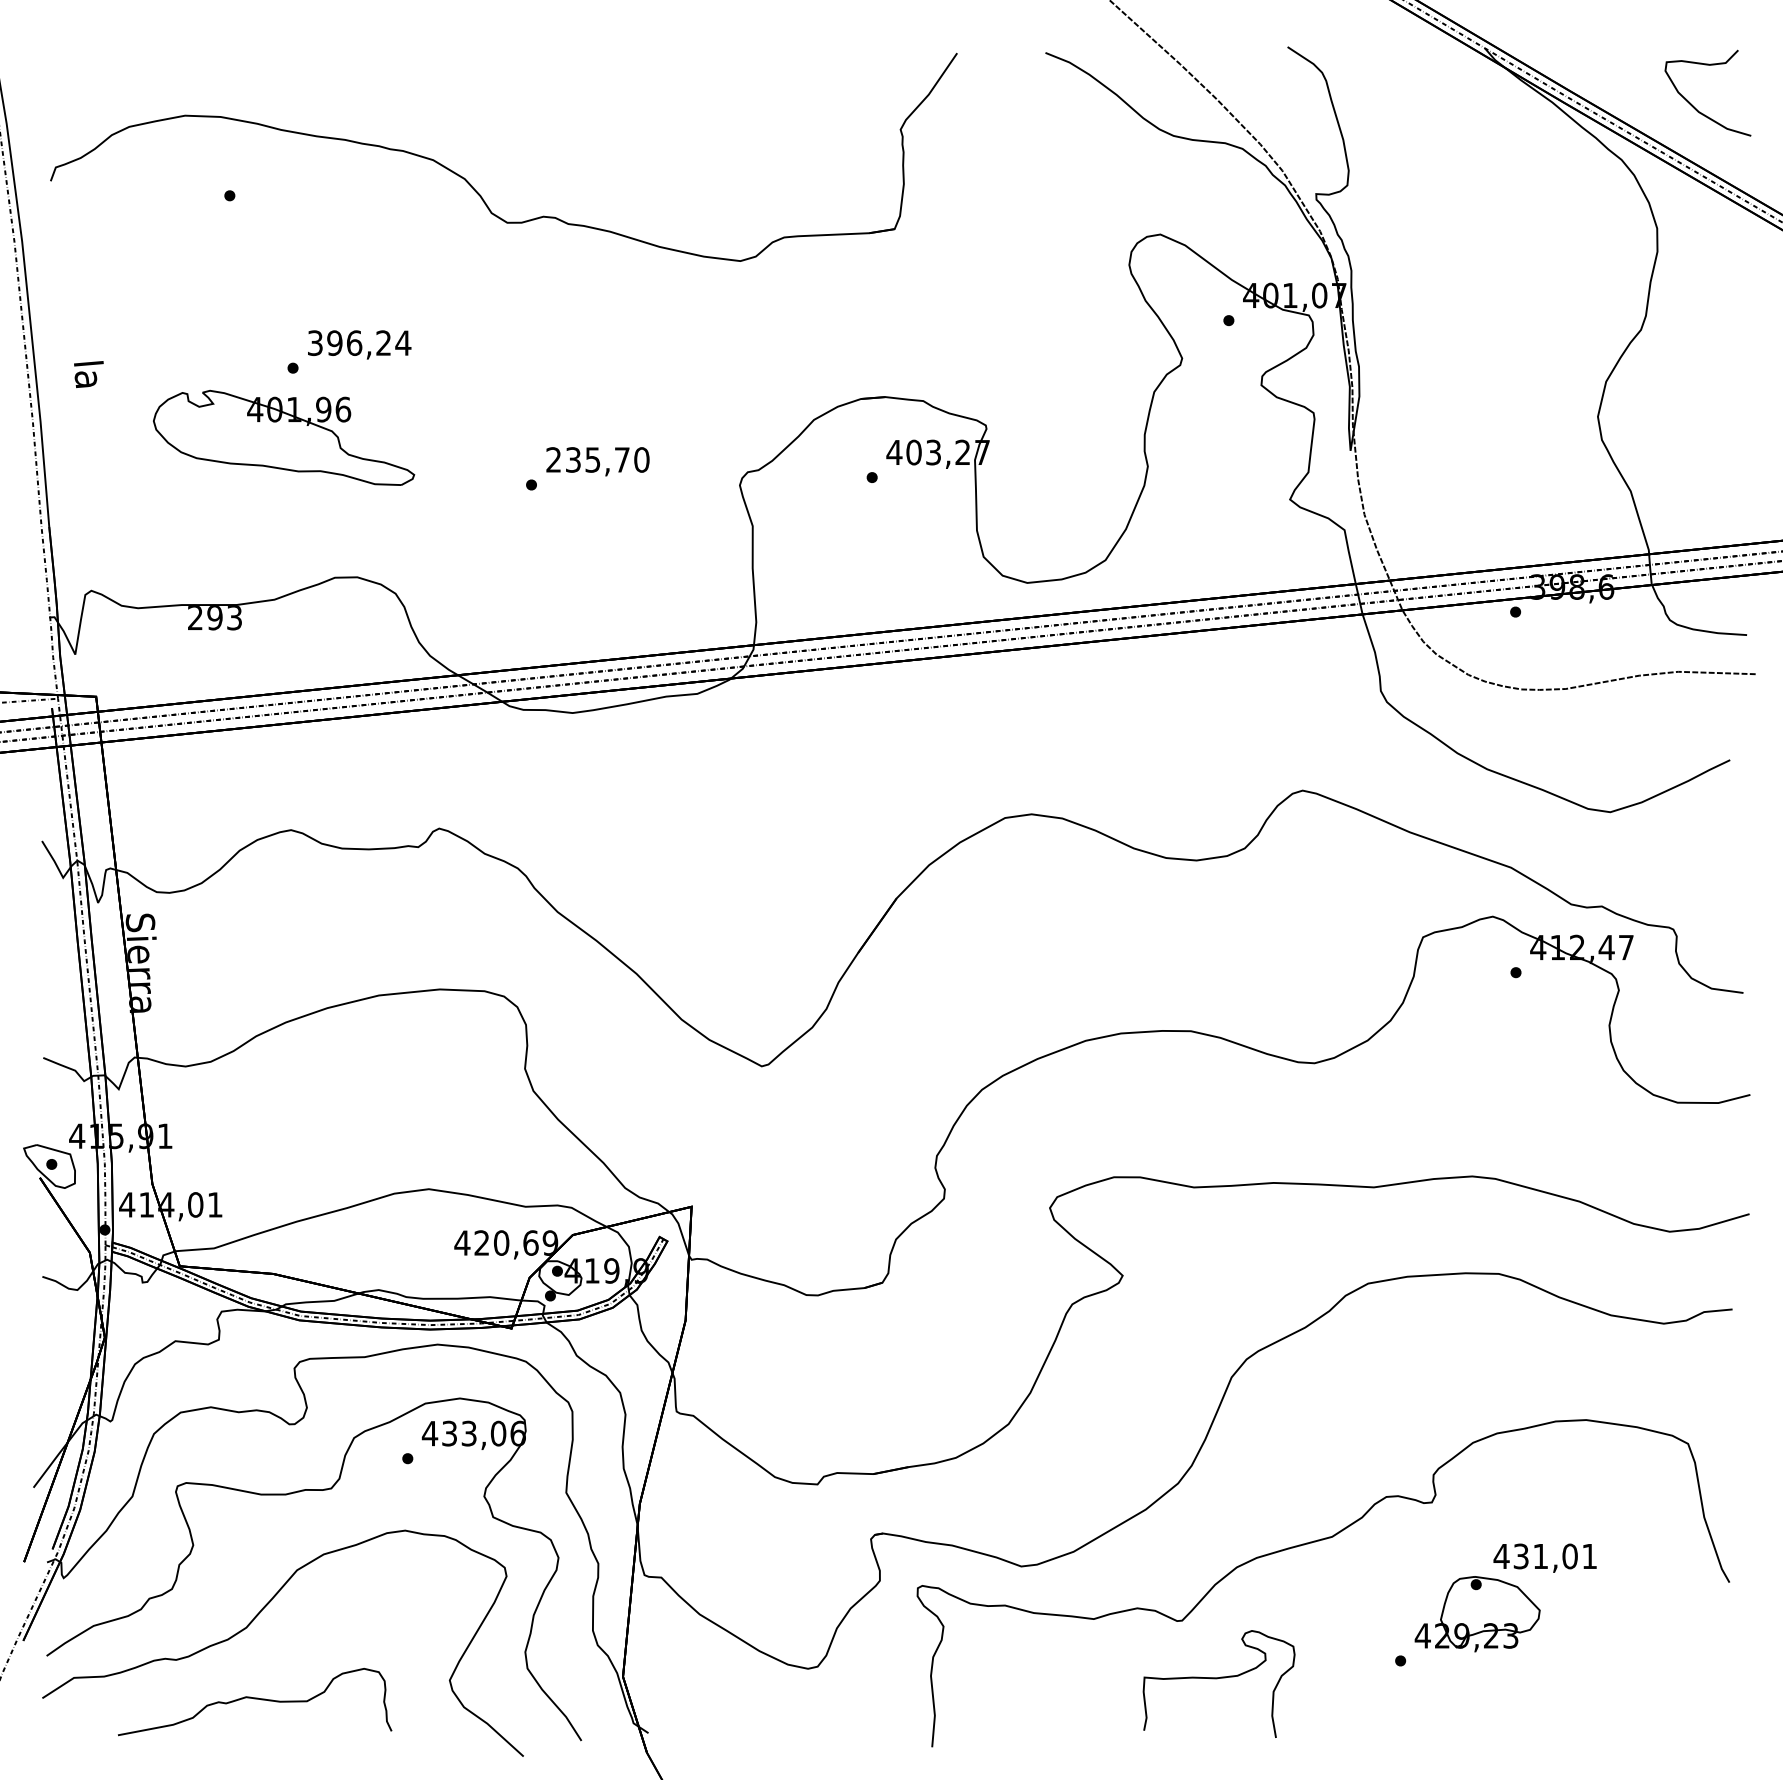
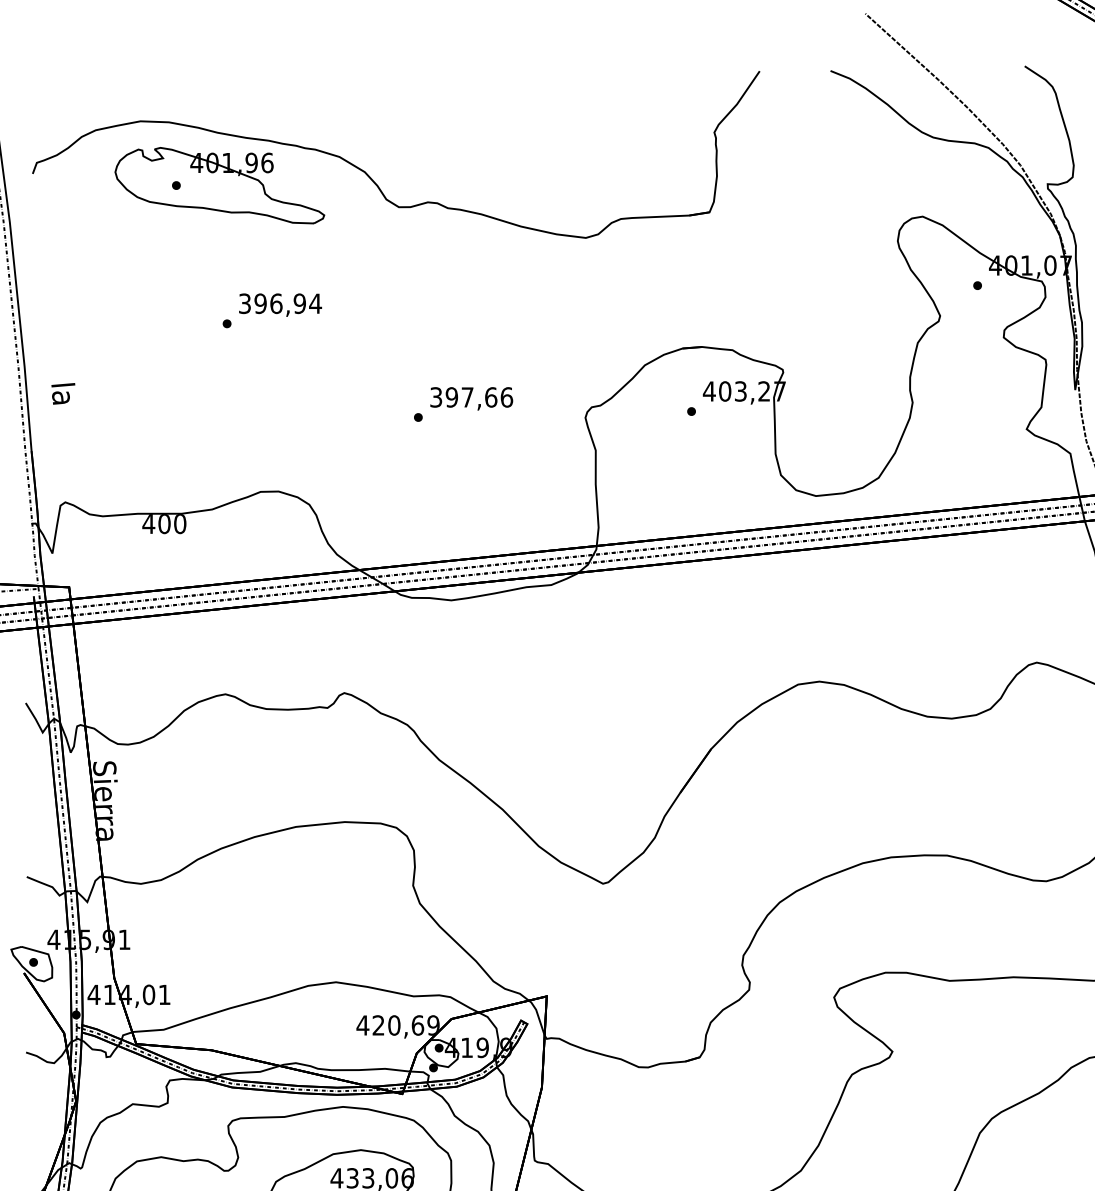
text: (383, 342) -> (299, 303), 396,24 -> 396,94
text: (88, 374) -> (63, 393), moved
part: (284, 437) -> (220, 185), moved
text: (597, 459) -> (471, 397), 235,70 -> 397,66
text: (214, 618) -> (164, 524), 293 -> 400

